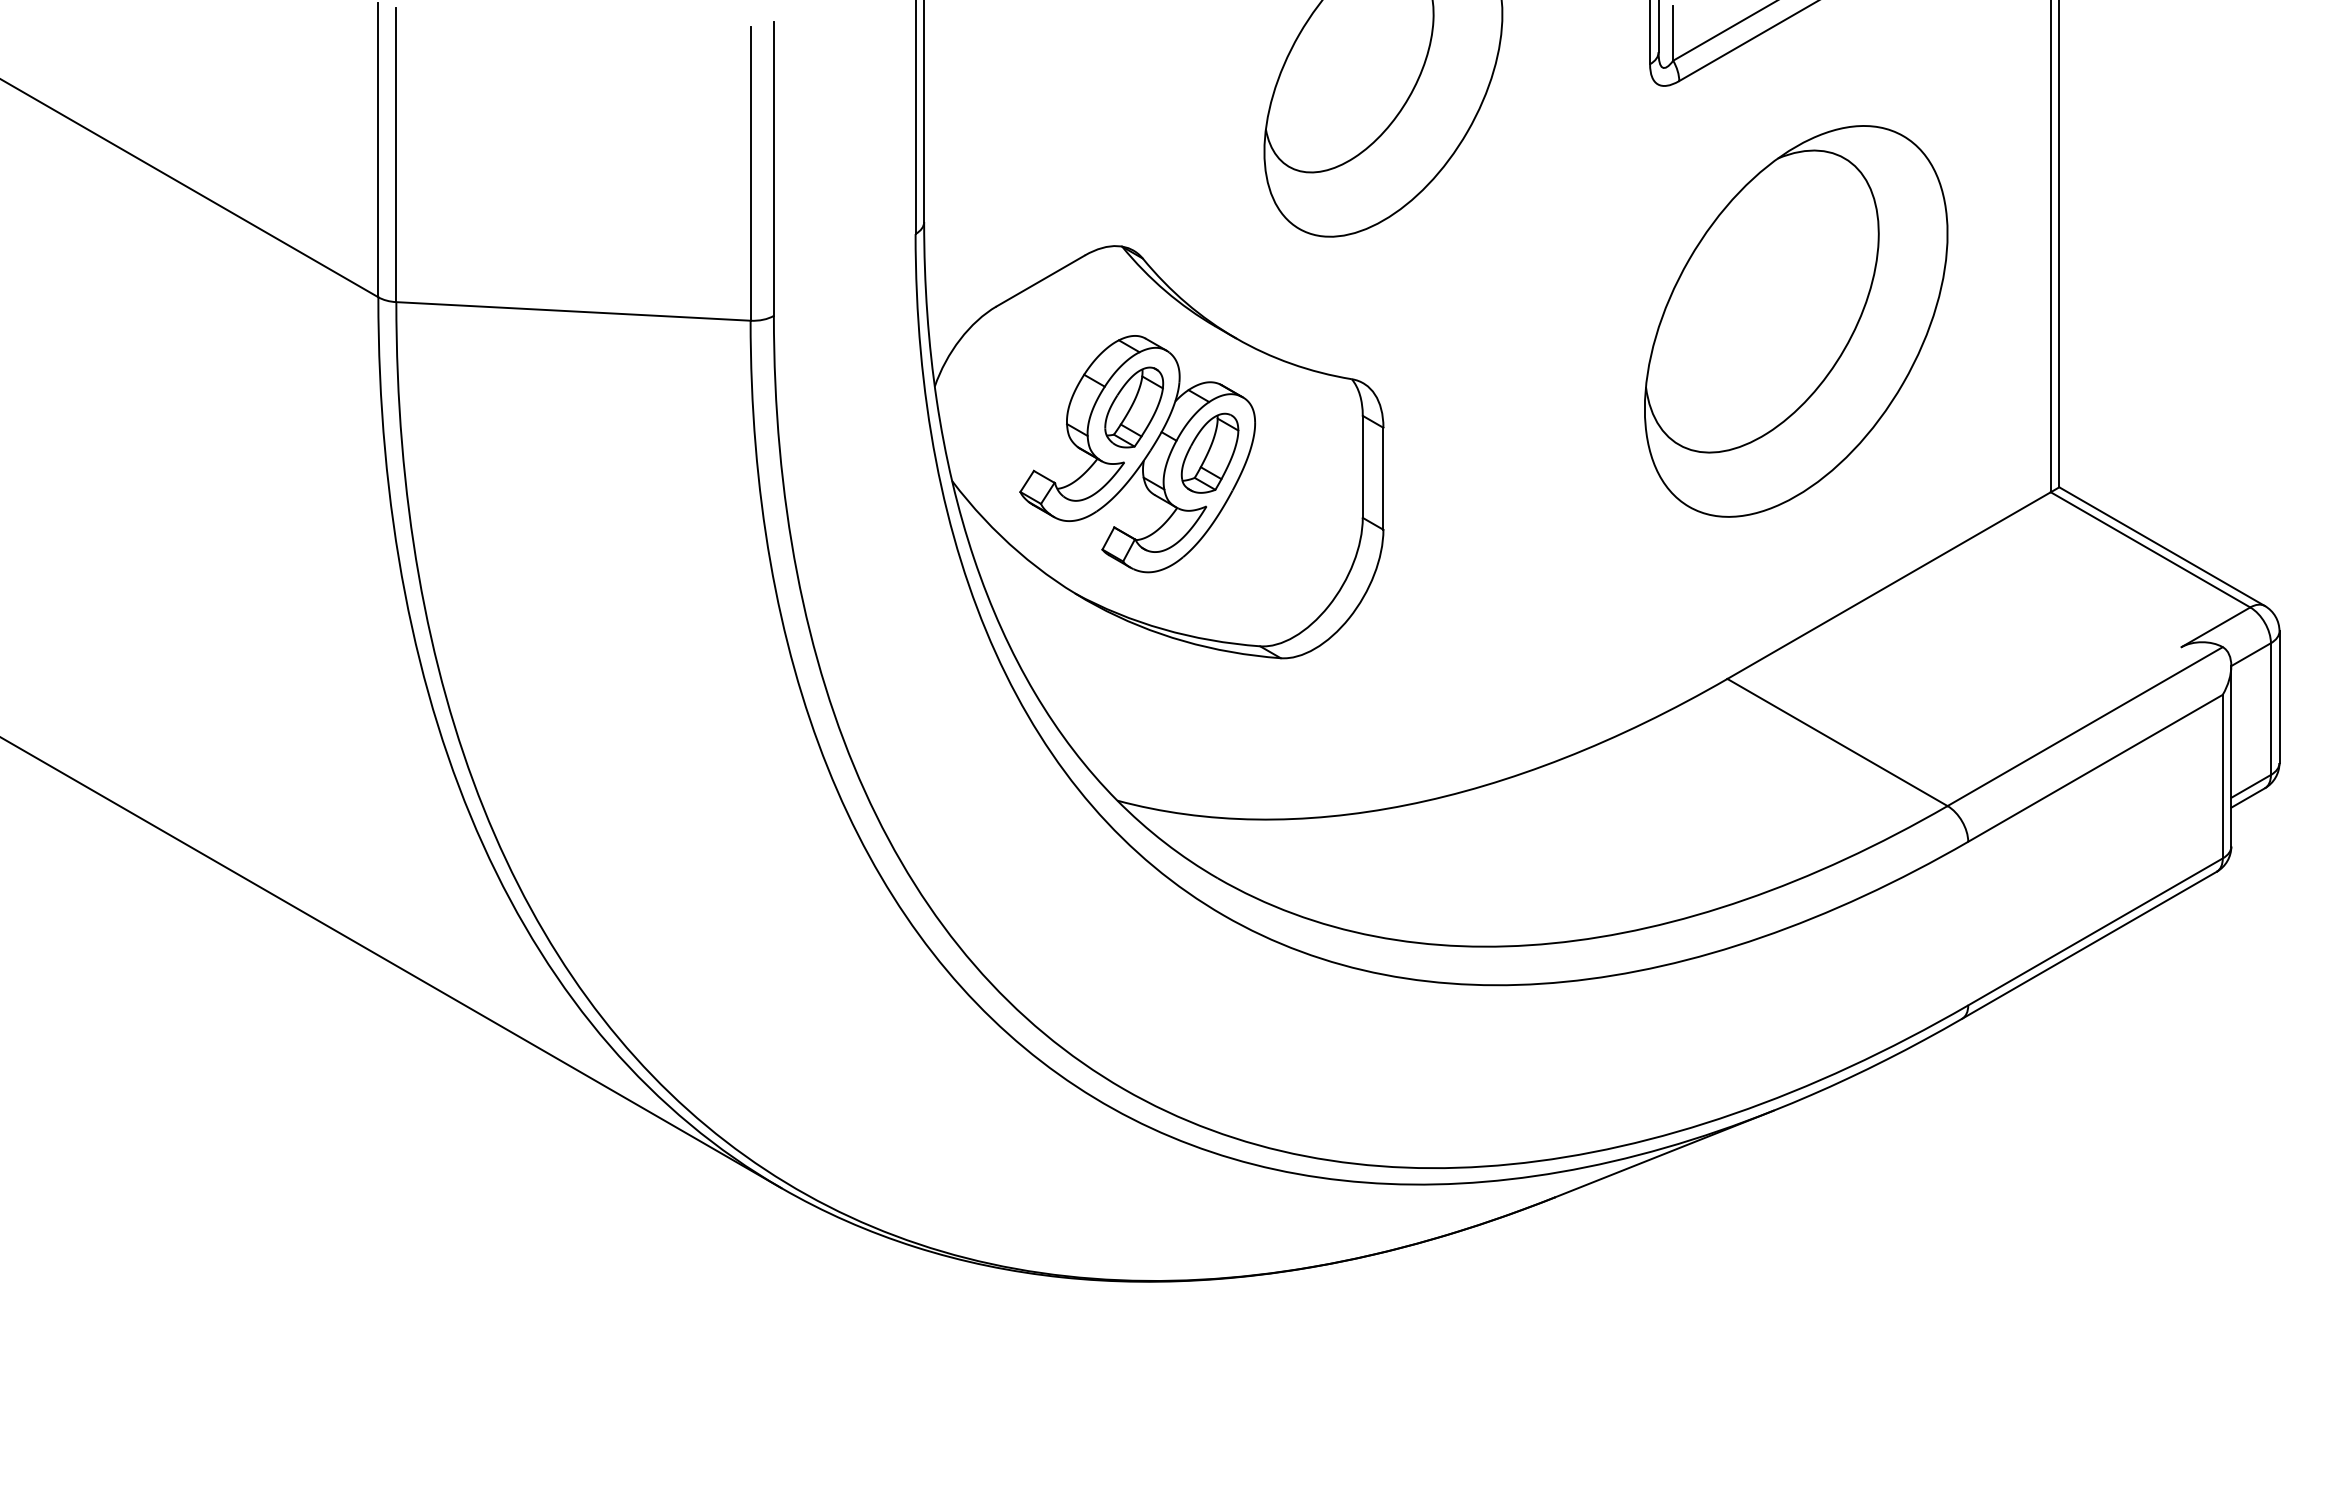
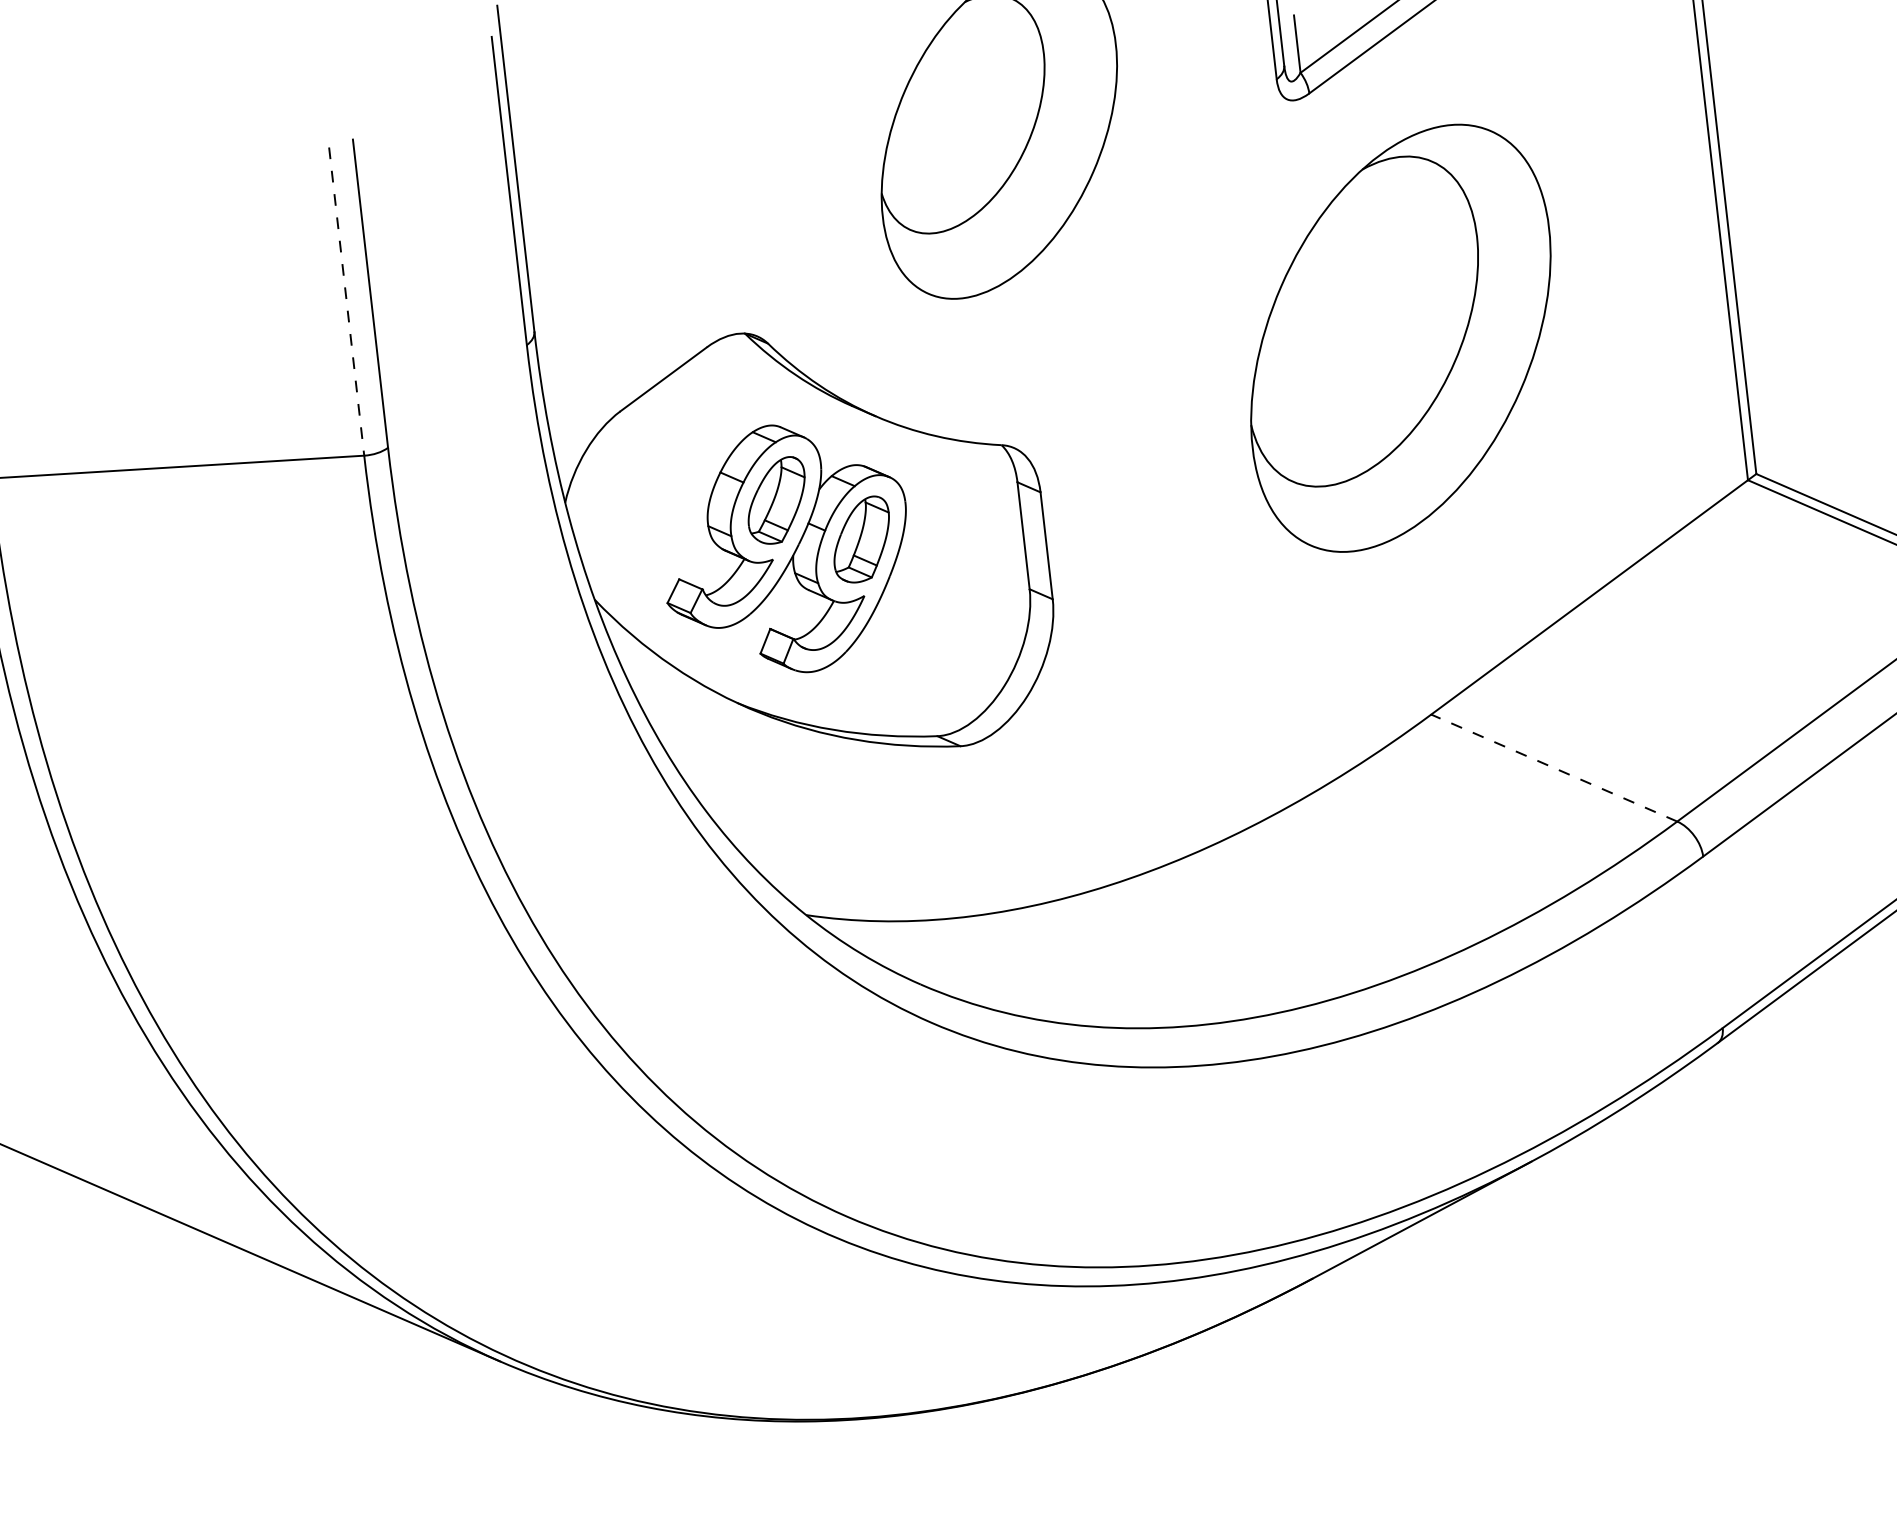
line: (750, 173) -> (346, 301), solid -> dashed
part: (1796, 321) -> (1401, 338), moved
line: (1837, 742) -> (1554, 768), solid -> dashed

